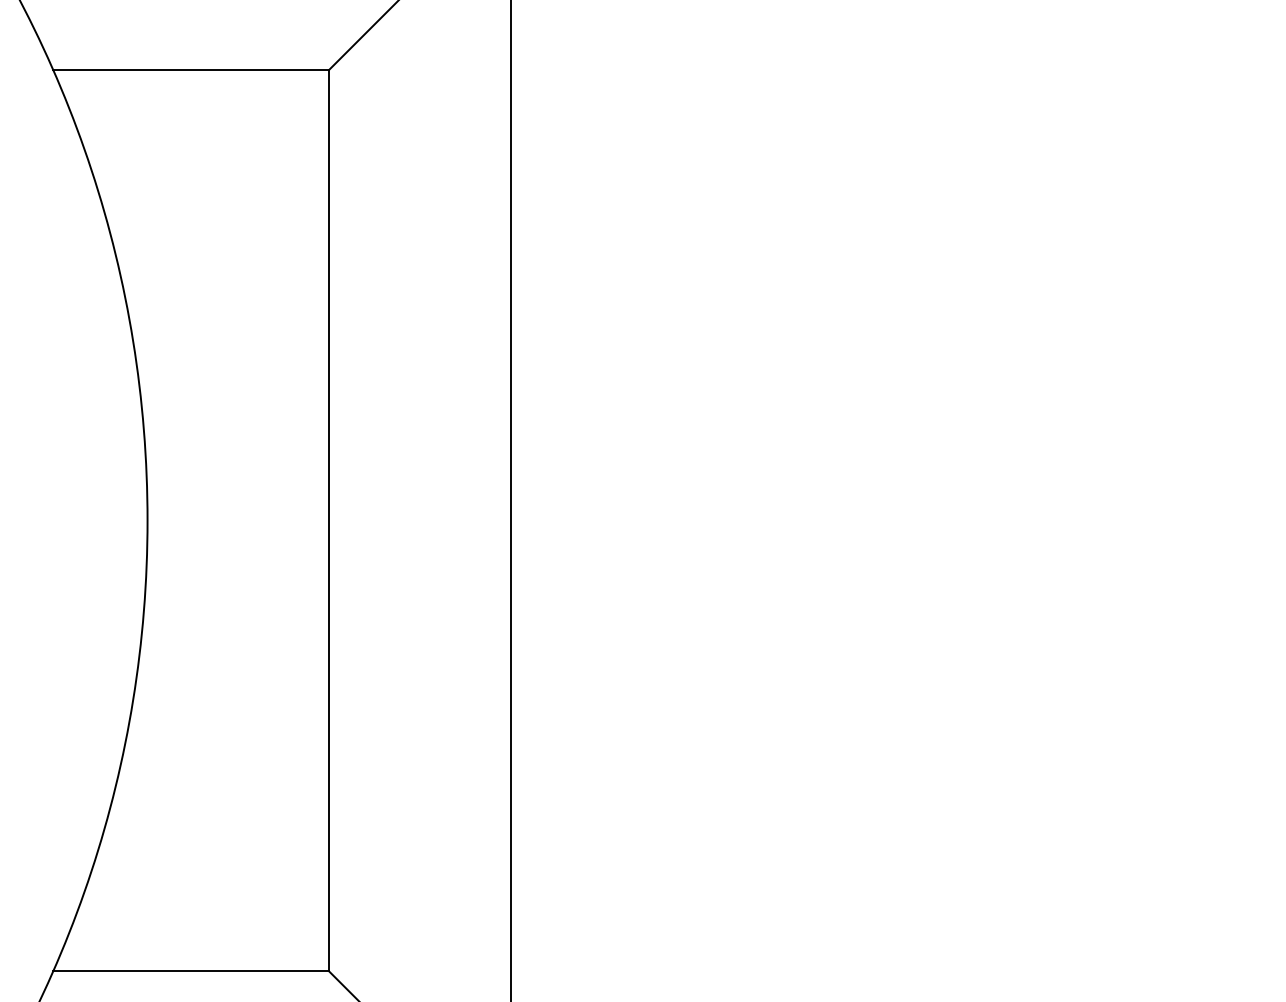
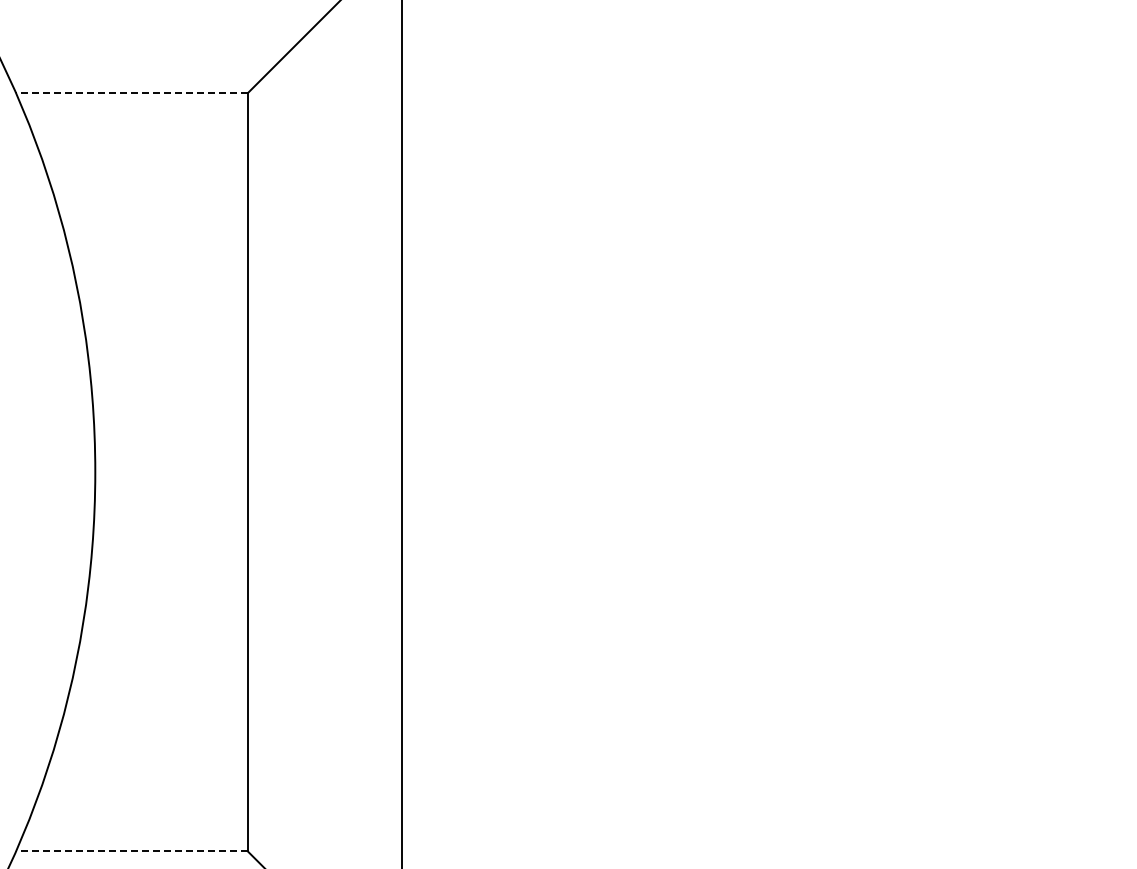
line: (190, 70) -> (131, 93), solid -> dashed
line: (190, 971) -> (131, 851), solid -> dashed

